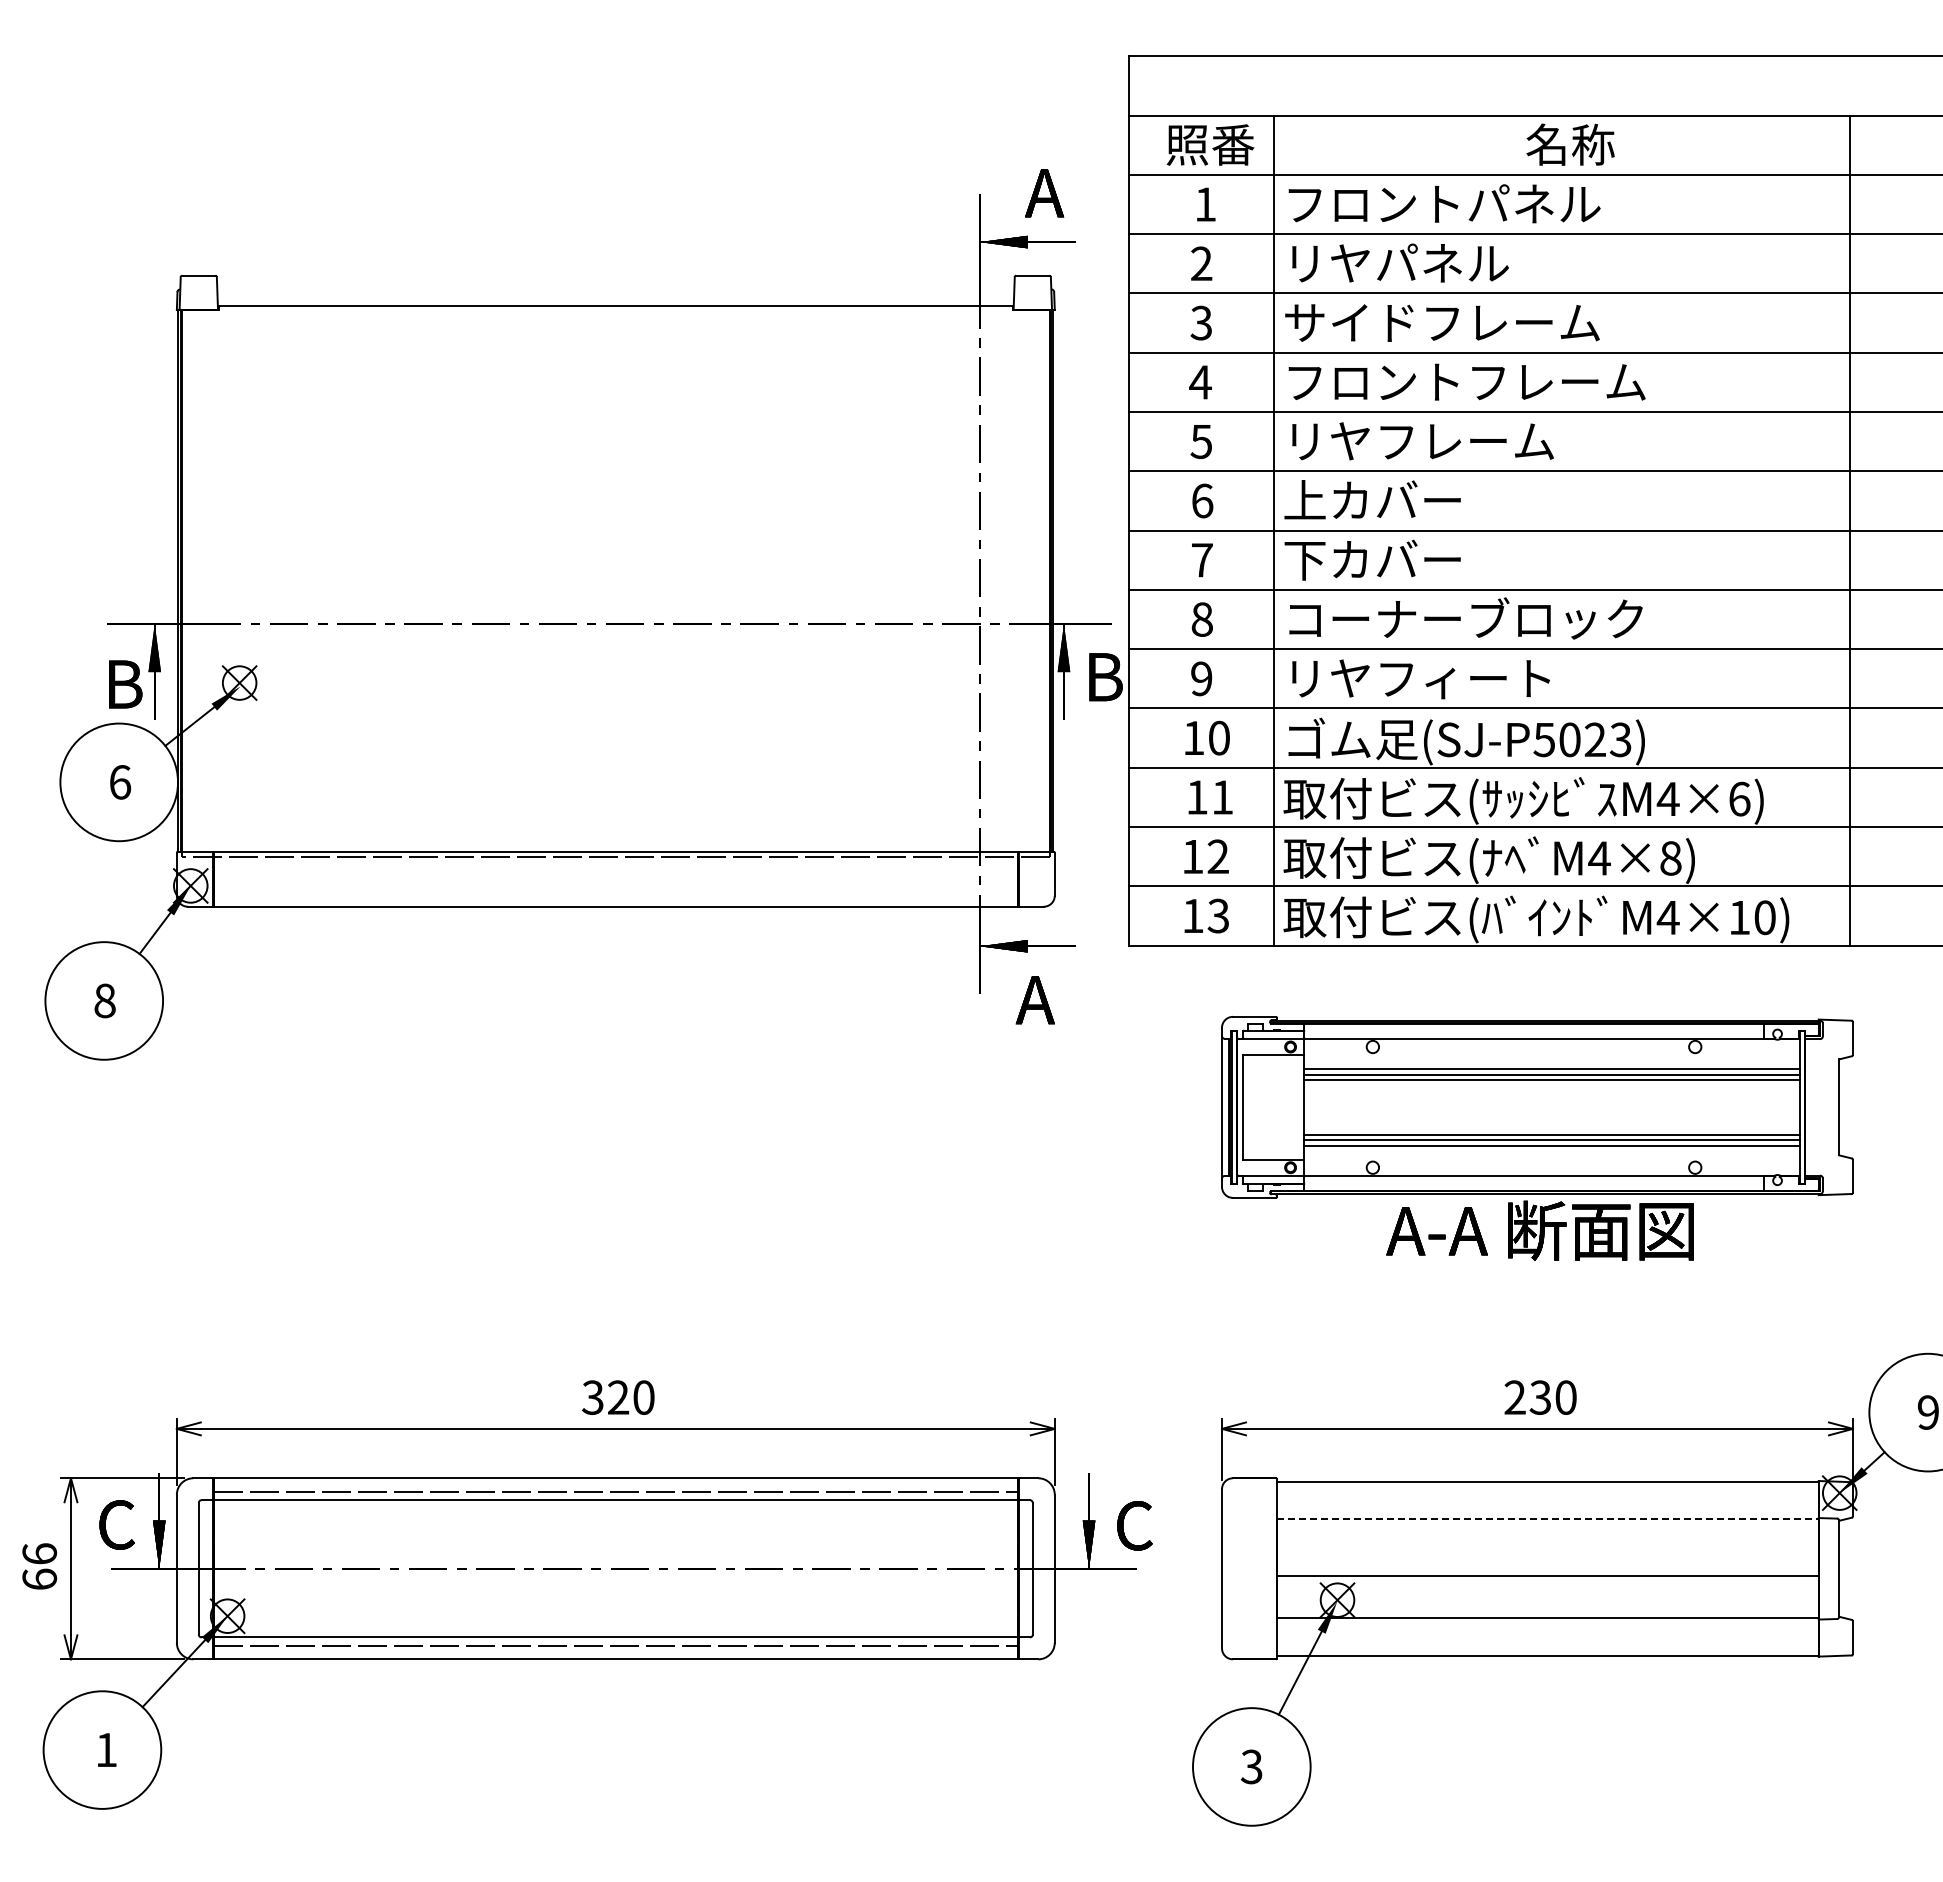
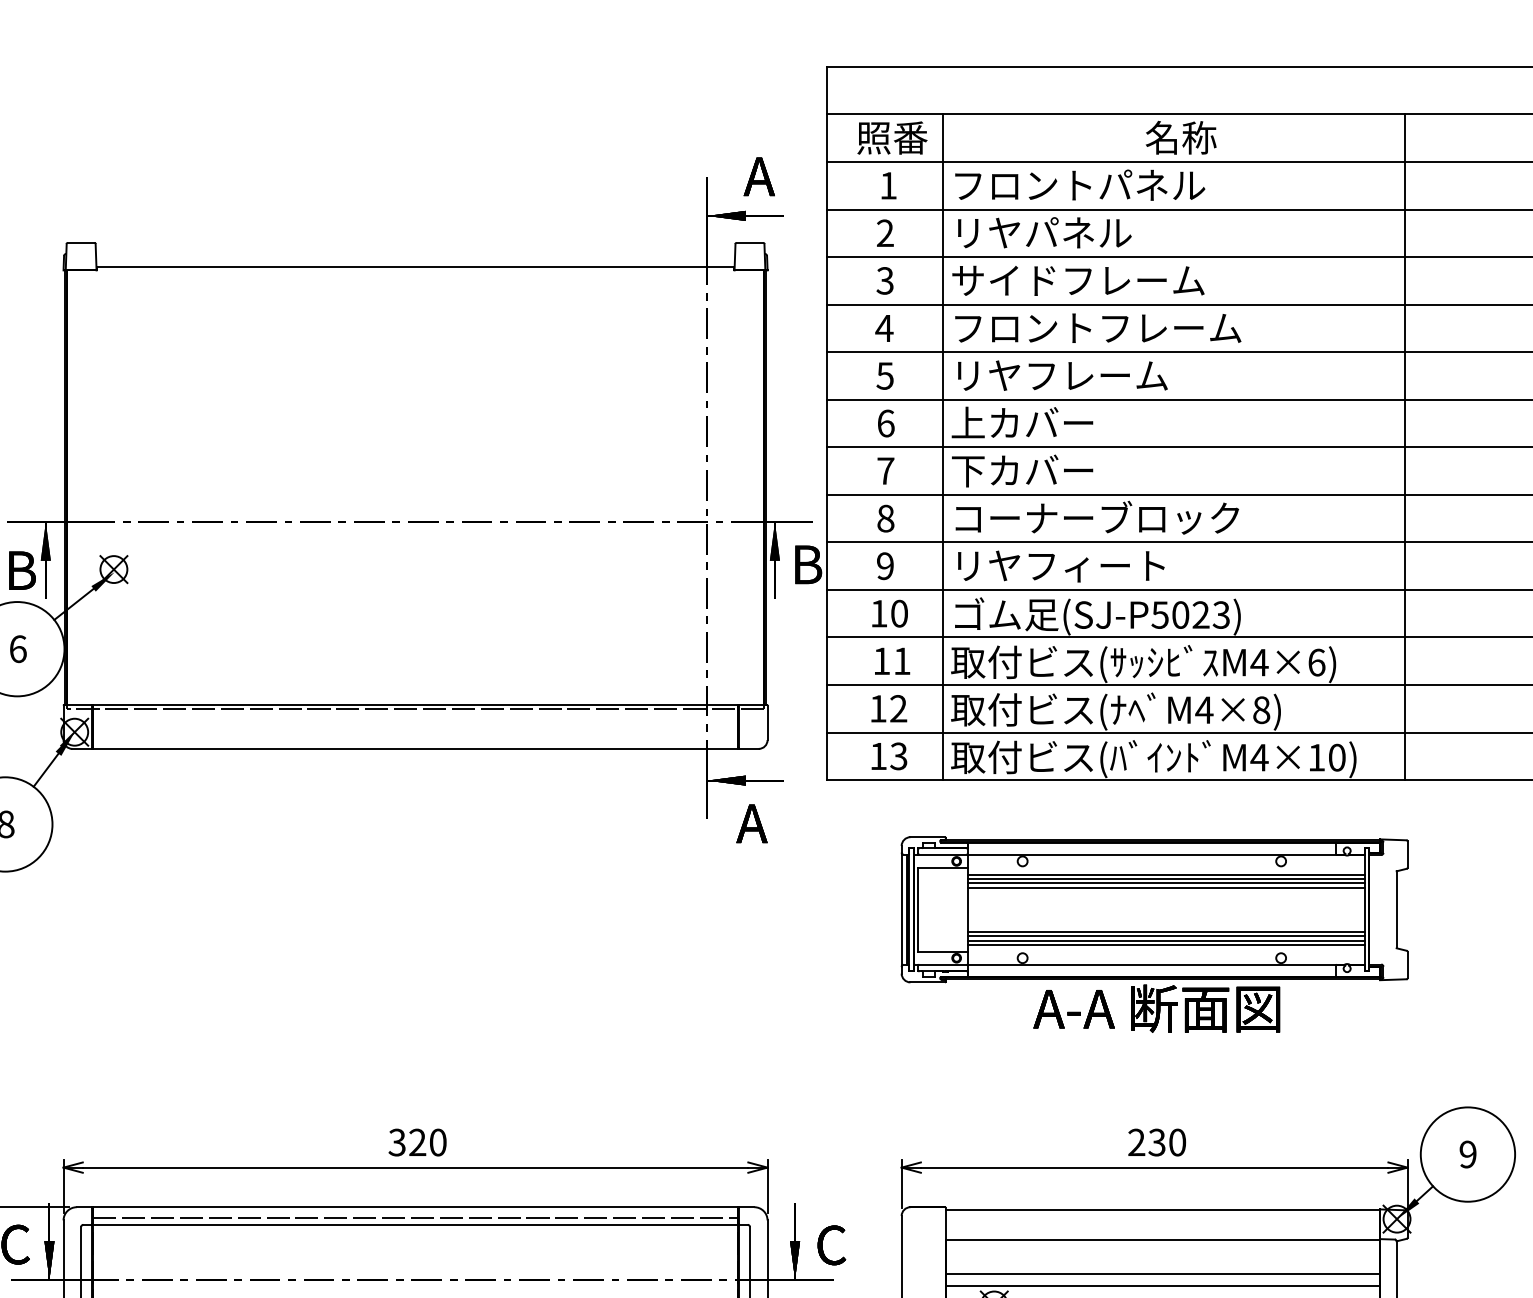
line: (1551, 1063) -> (1165, 874), added
line: (1551, 1151) -> (1165, 945), added
line: (1547, 1519) -> (1162, 1240), dashed -> solid
line: (1547, 1561) -> (1162, 1273), added

